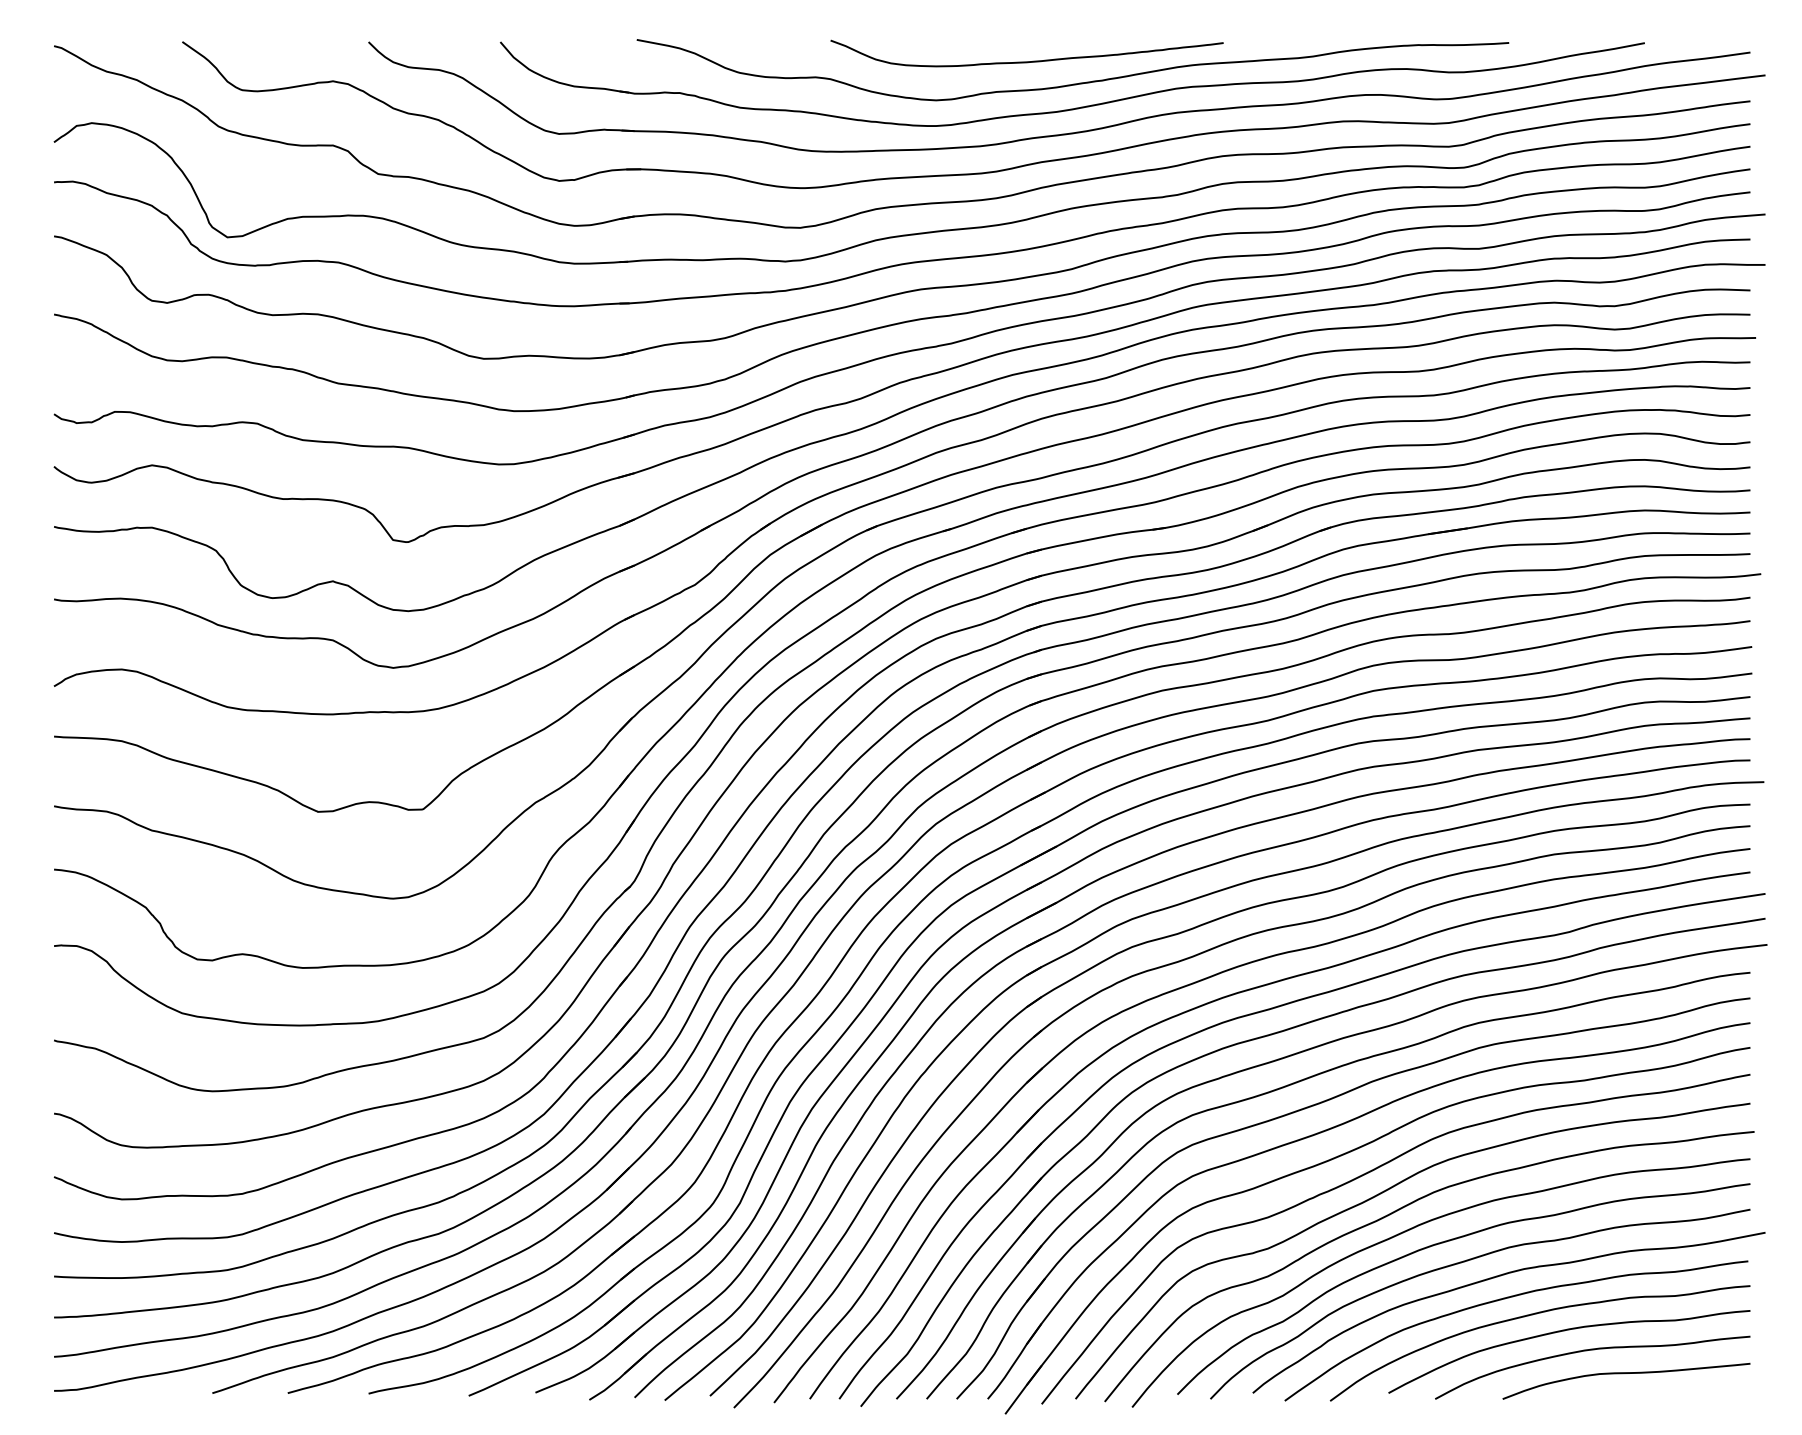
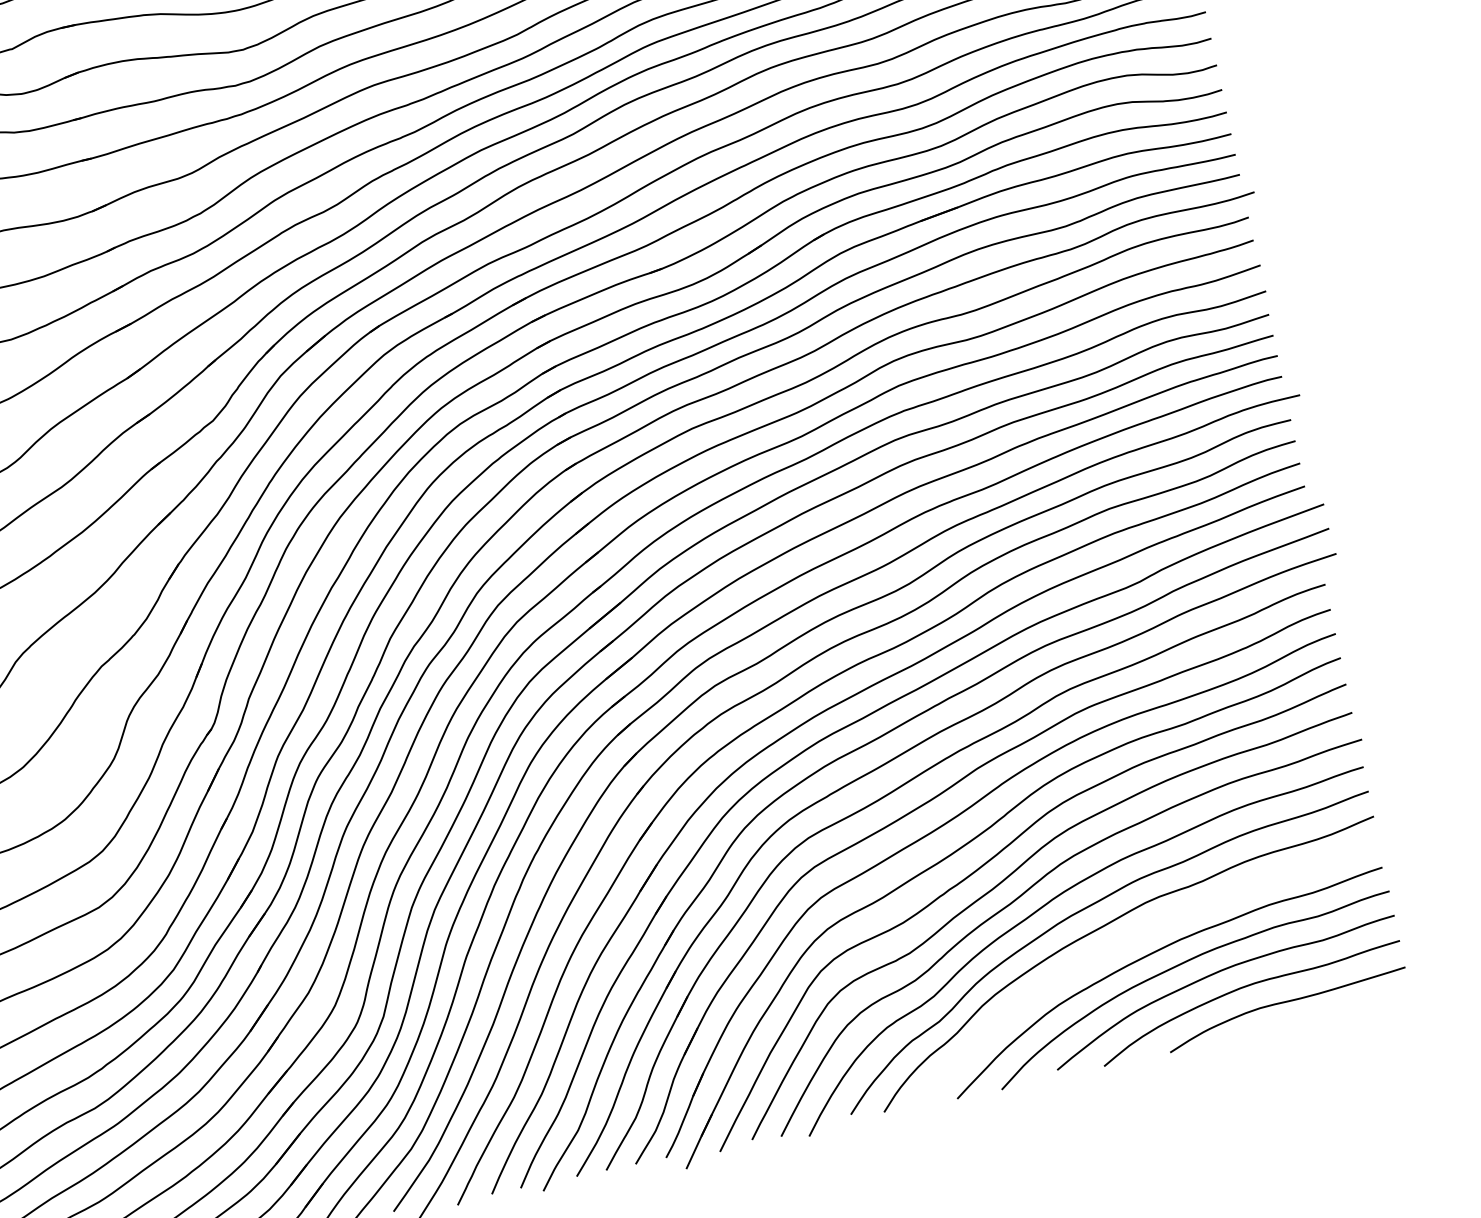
curve: (1501, 1276) -> (1143, 932), removed

